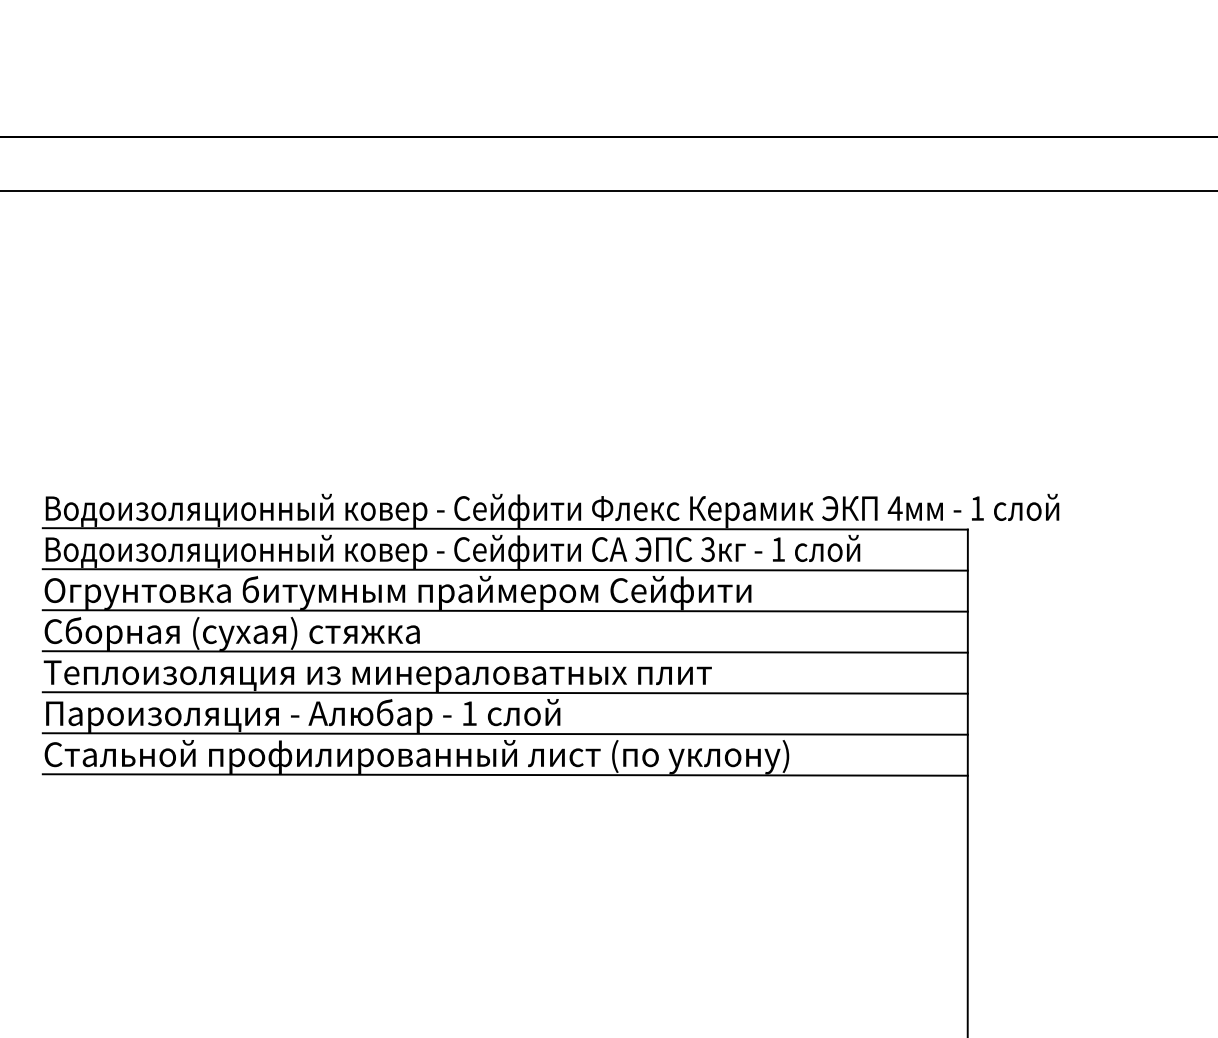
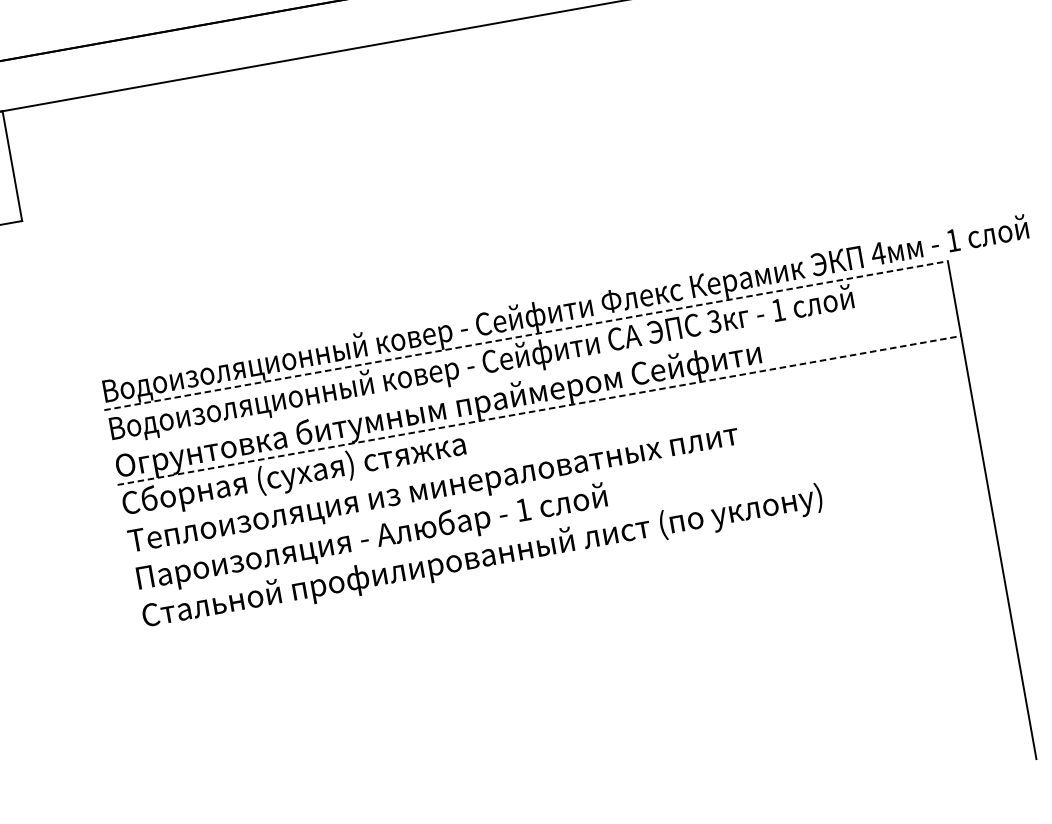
line: (505, 528) -> (526, 335), solid -> dashed
line: (504, 569) -> (531, 372), removed
line: (505, 610) -> (539, 410), solid -> dashed
line: (504, 651) -> (545, 447), removed
line: (504, 692) -> (551, 484), removed
line: (504, 733) -> (558, 522), removed
line: (504, 774) -> (565, 559), removed

